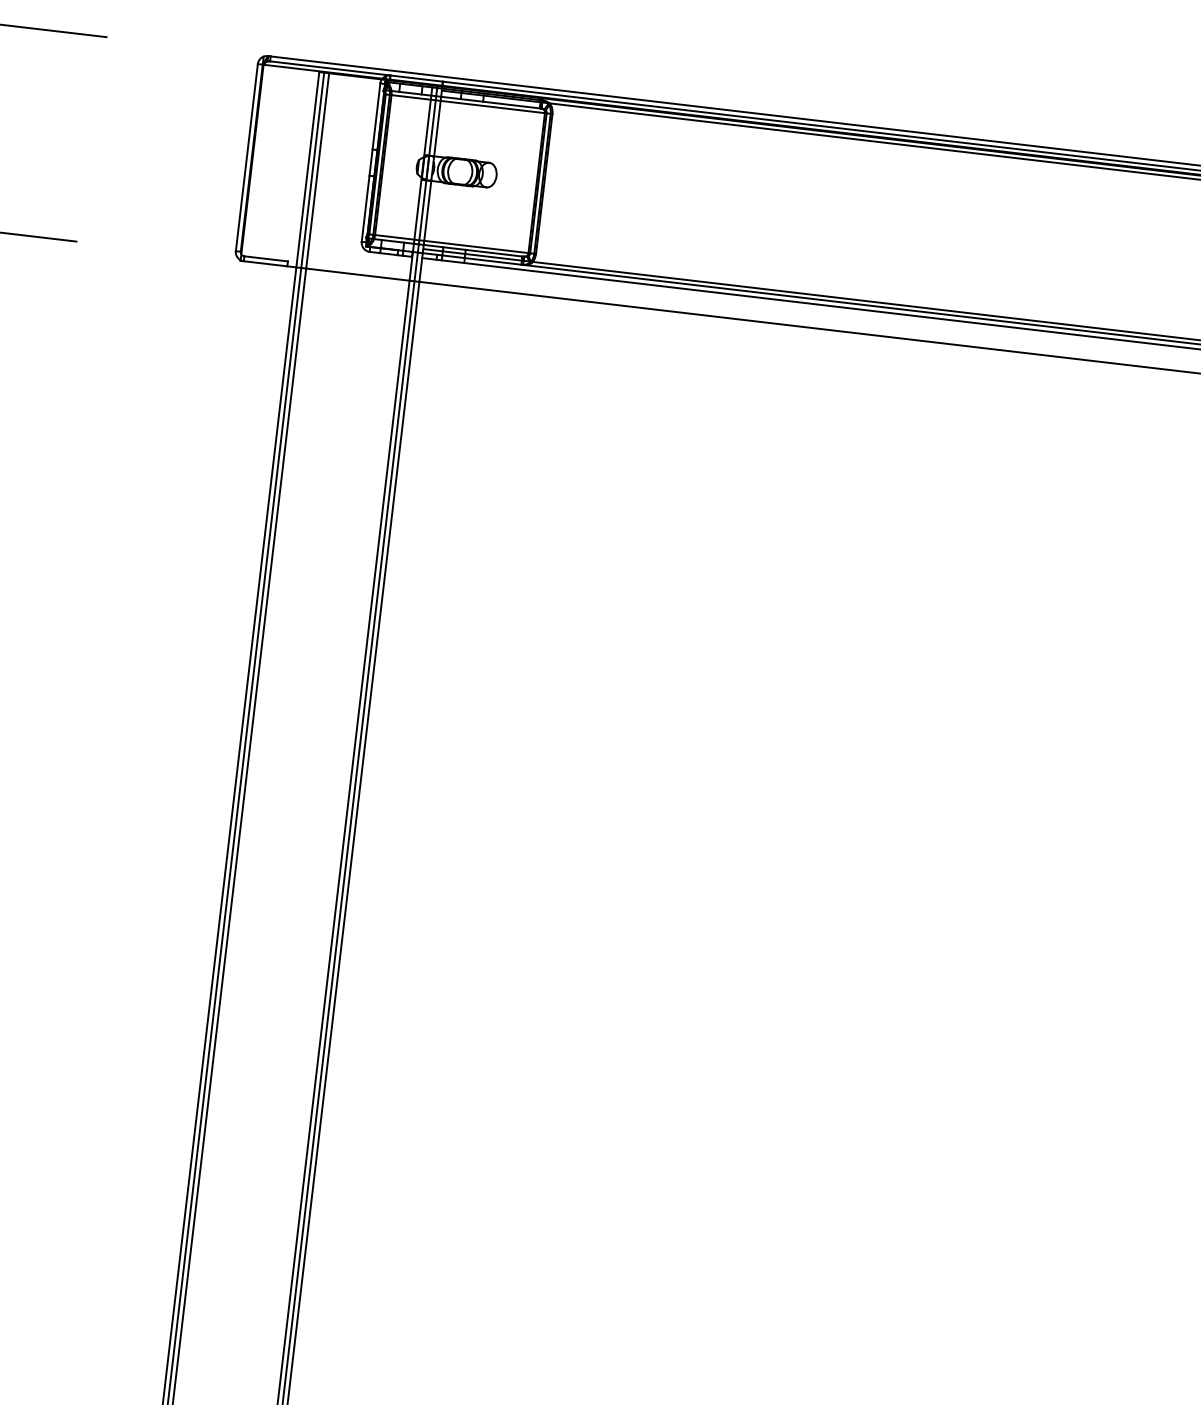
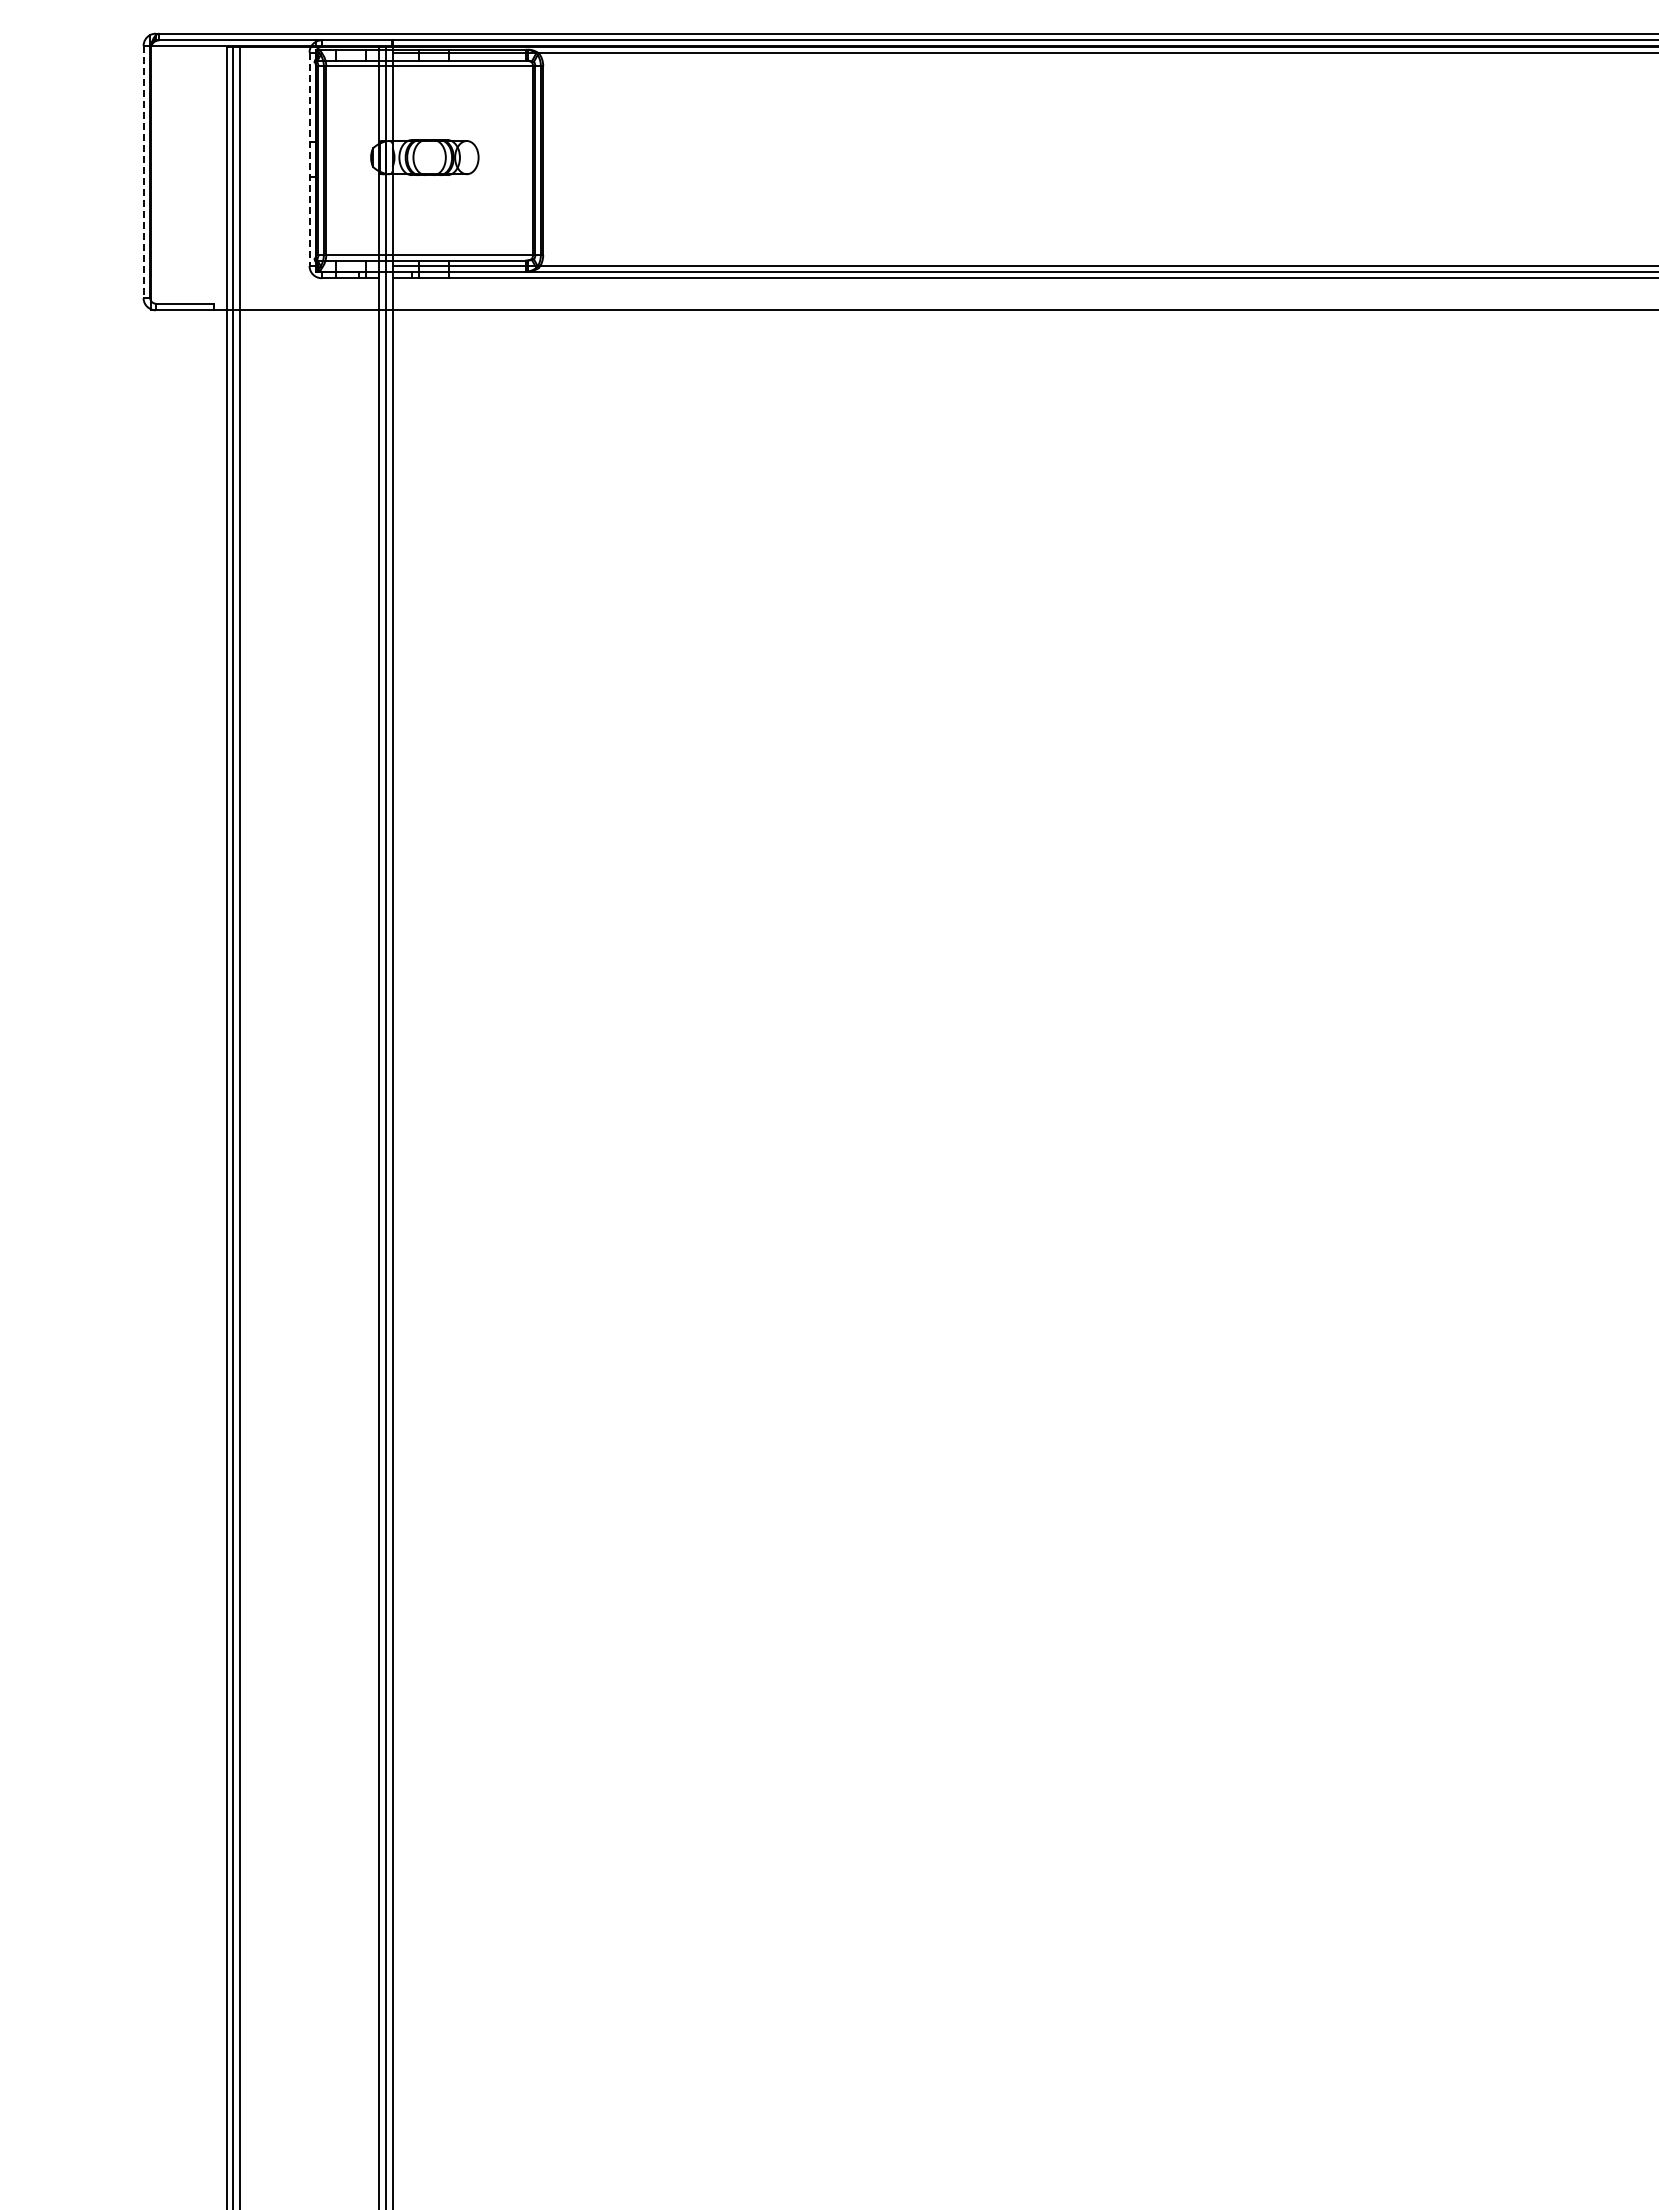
line: (246, 157) -> (143, 172), solid -> dashed
line: (370, 162) -> (309, 159), solid -> dashed

